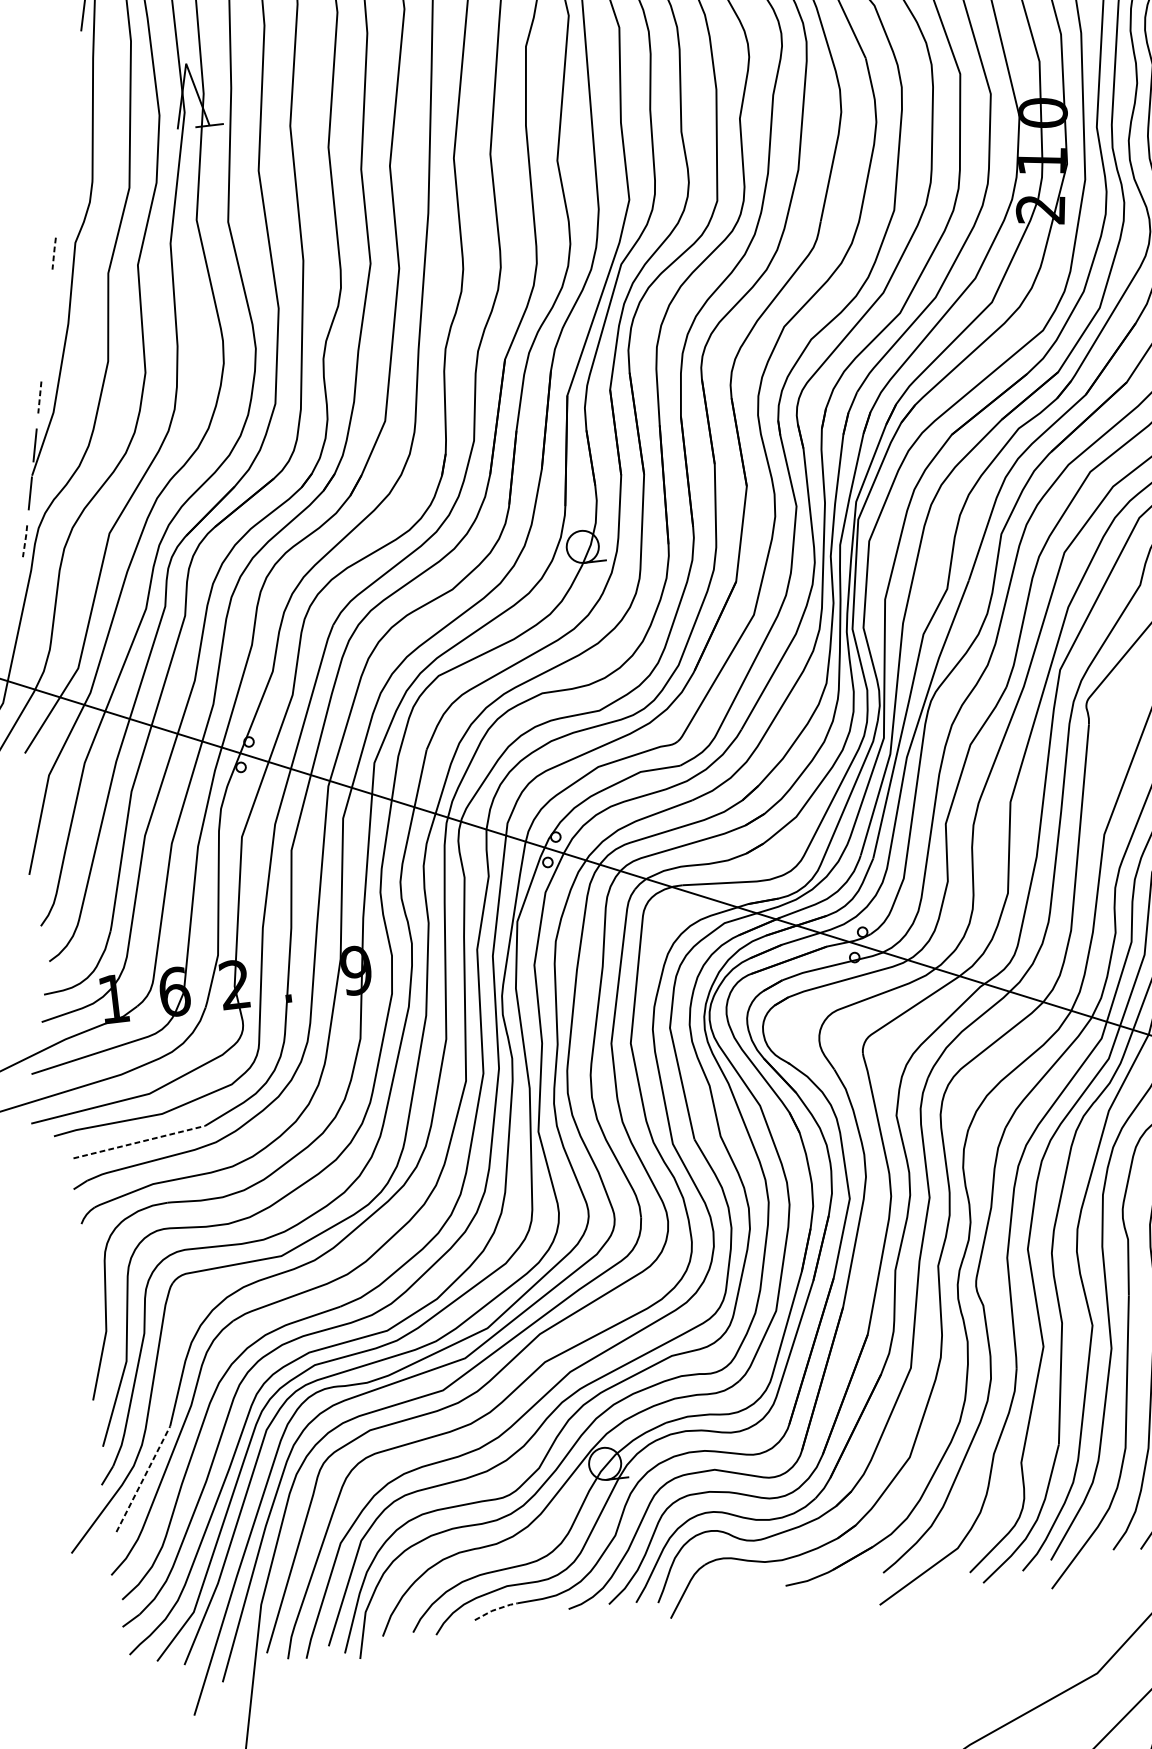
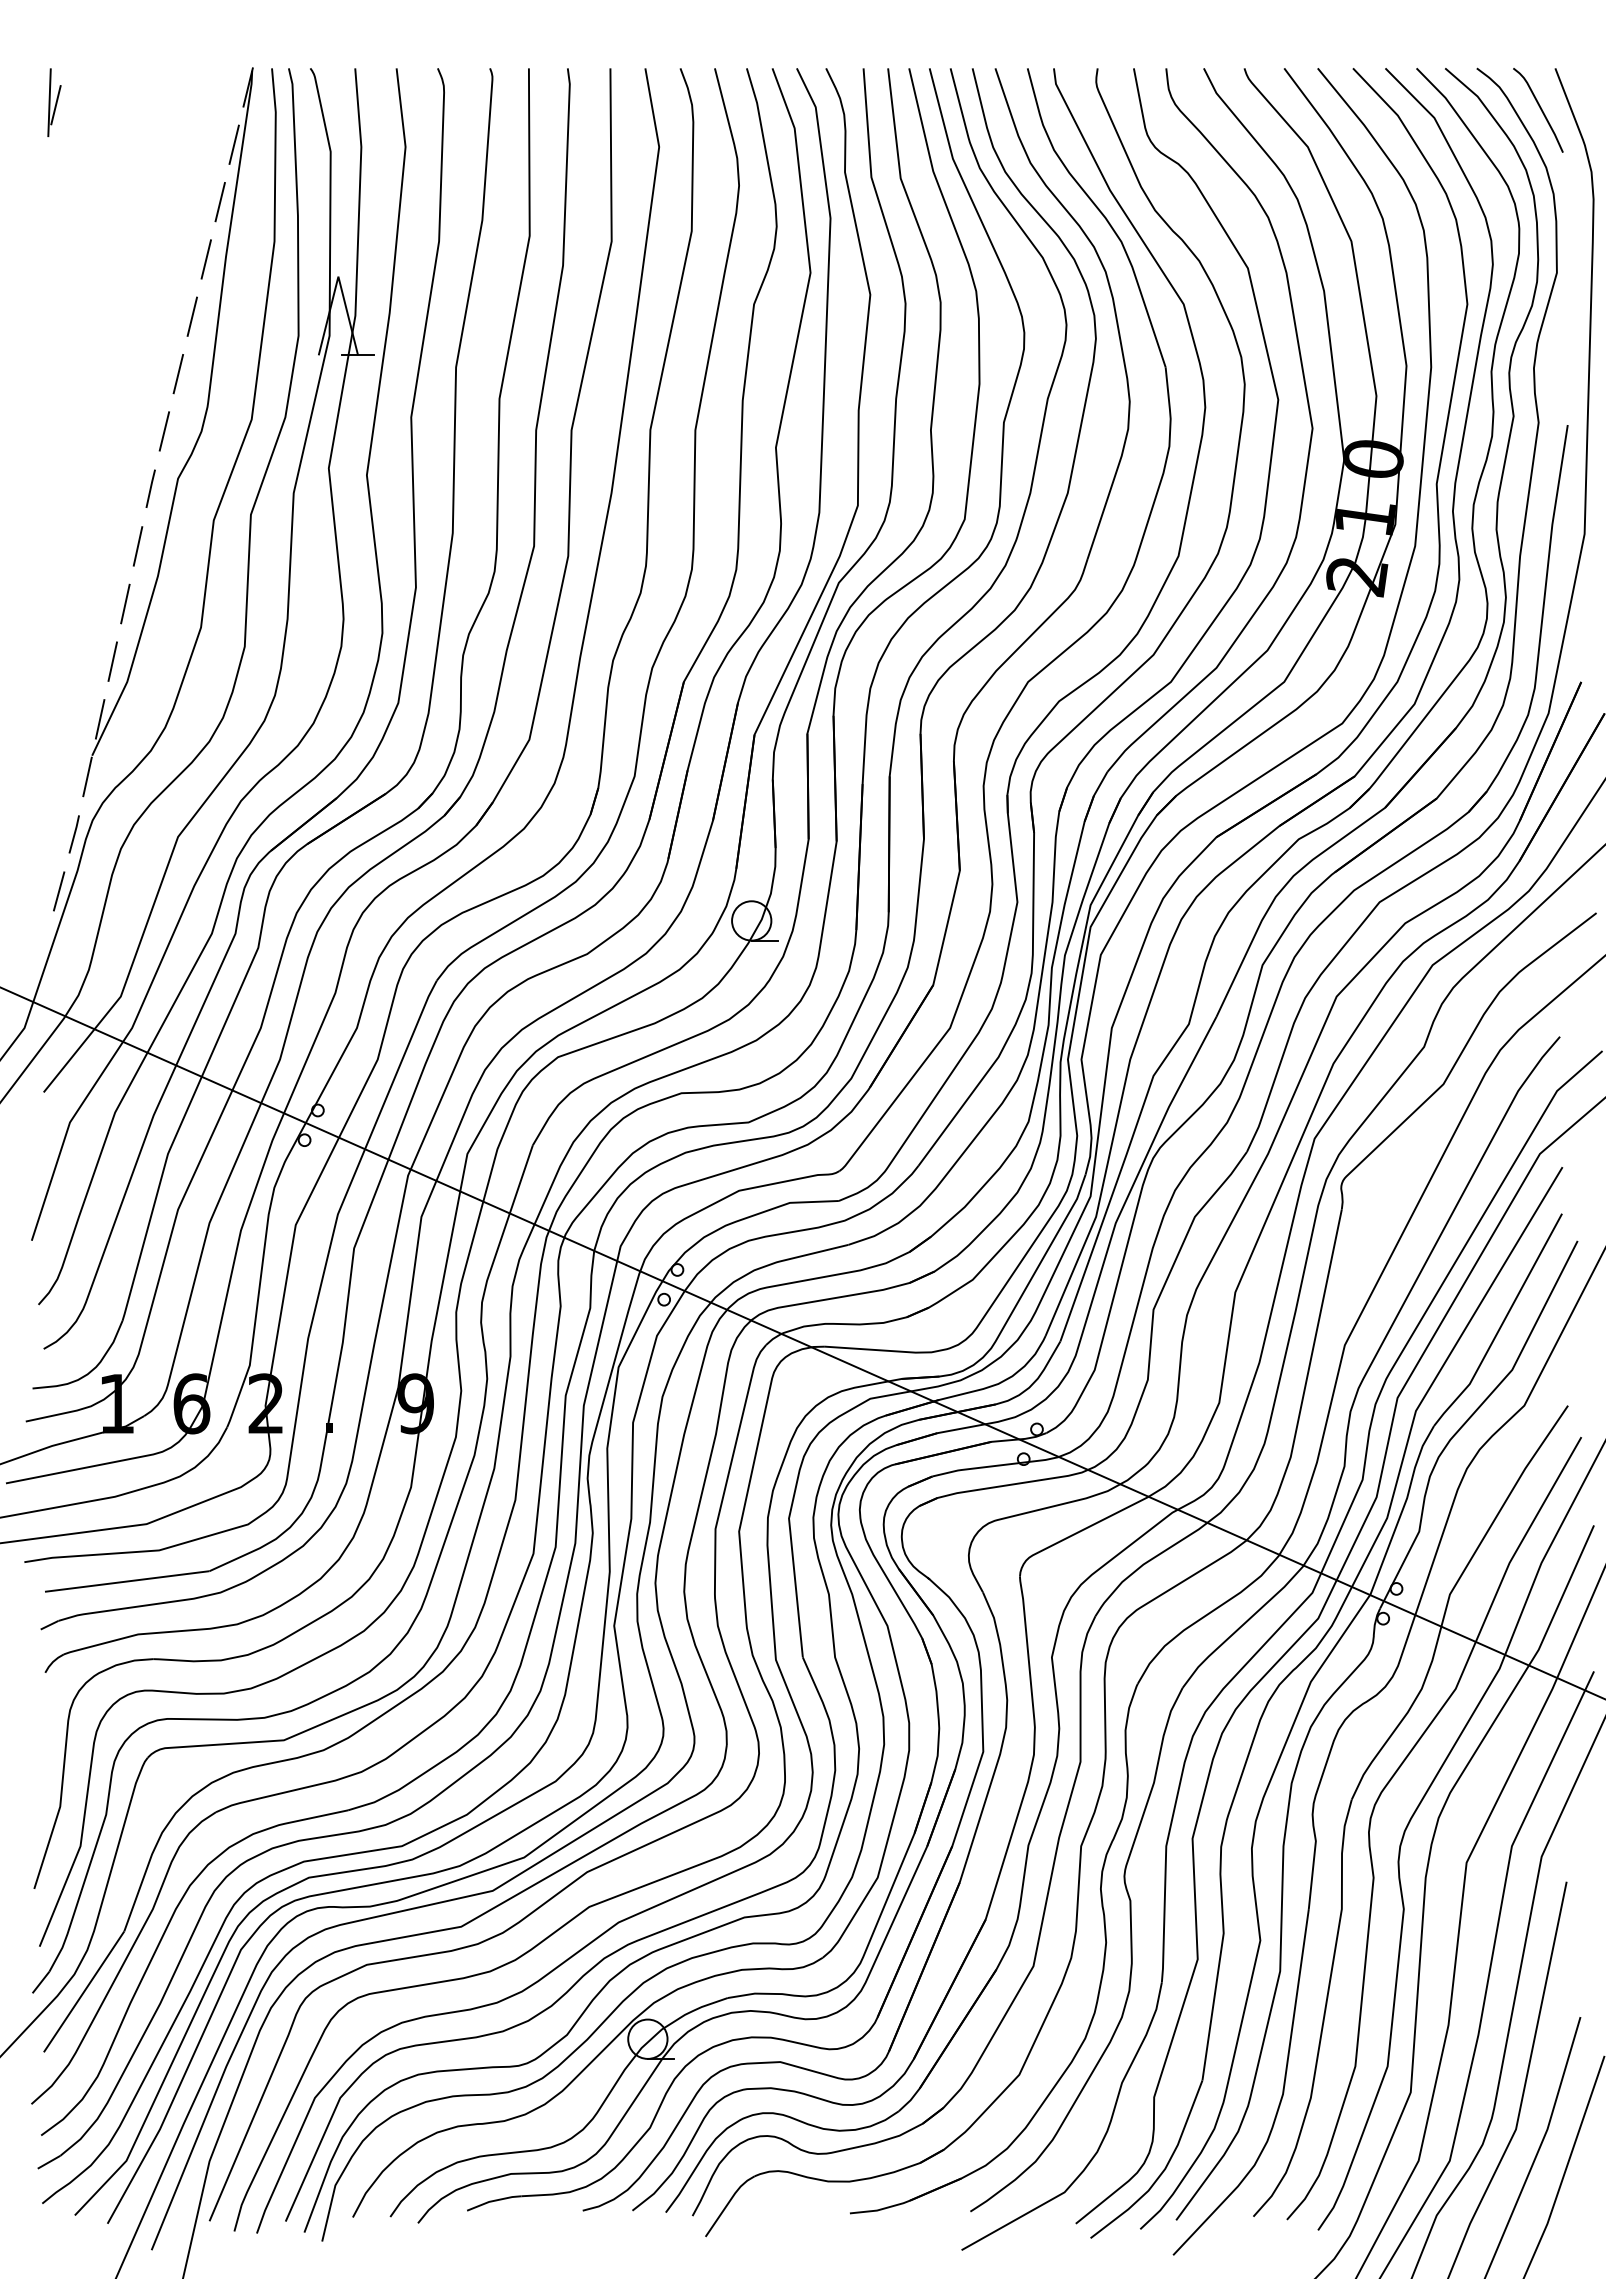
line: (76, 62) -> (205, 259), added
line: (71, 109) -> (192, 316), added
line: (65, 157) -> (178, 373), added
line: (59, 205) -> (164, 431), added
line: (53, 253) -> (150, 488), dashed -> solid
line: (48, 301) -> (137, 546), added
line: (44, 349) -> (125, 603), added
line: (39, 397) -> (112, 661), dashed -> solid
line: (25, 541) -> (74, 834), dashed -> solid
line: (17, 589) -> (58, 891), added
line: (139, 1142) -> (127, 1581), dashed -> solid
line: (143, 1478) -> (84, 1991), dashed -> solid
line: (495, 1609) -> (493, 2200), dashed -> solid

